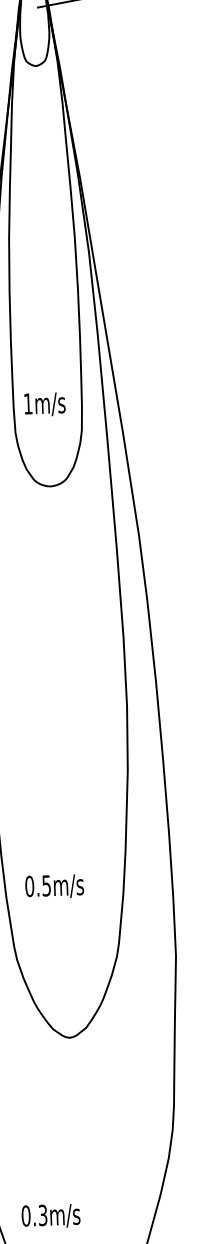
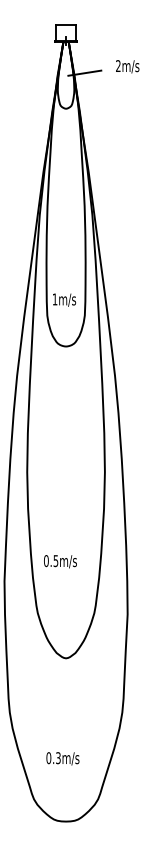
text: (54, 886) -> (60, 561), moved
text: (50, 1215) -> (62, 758), moved

